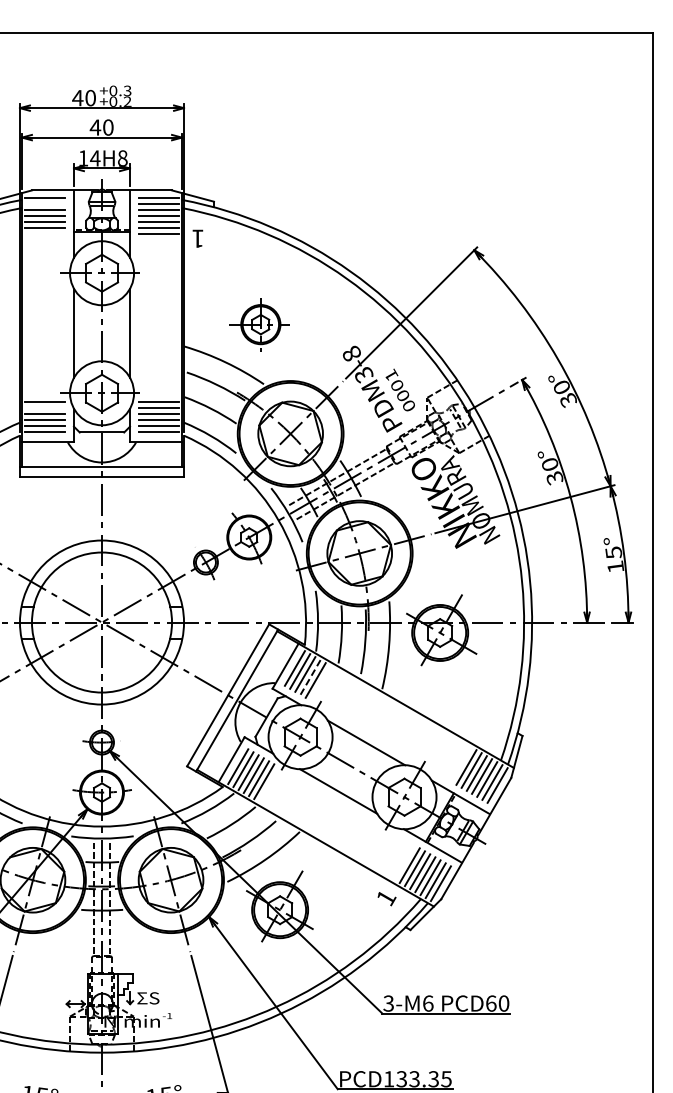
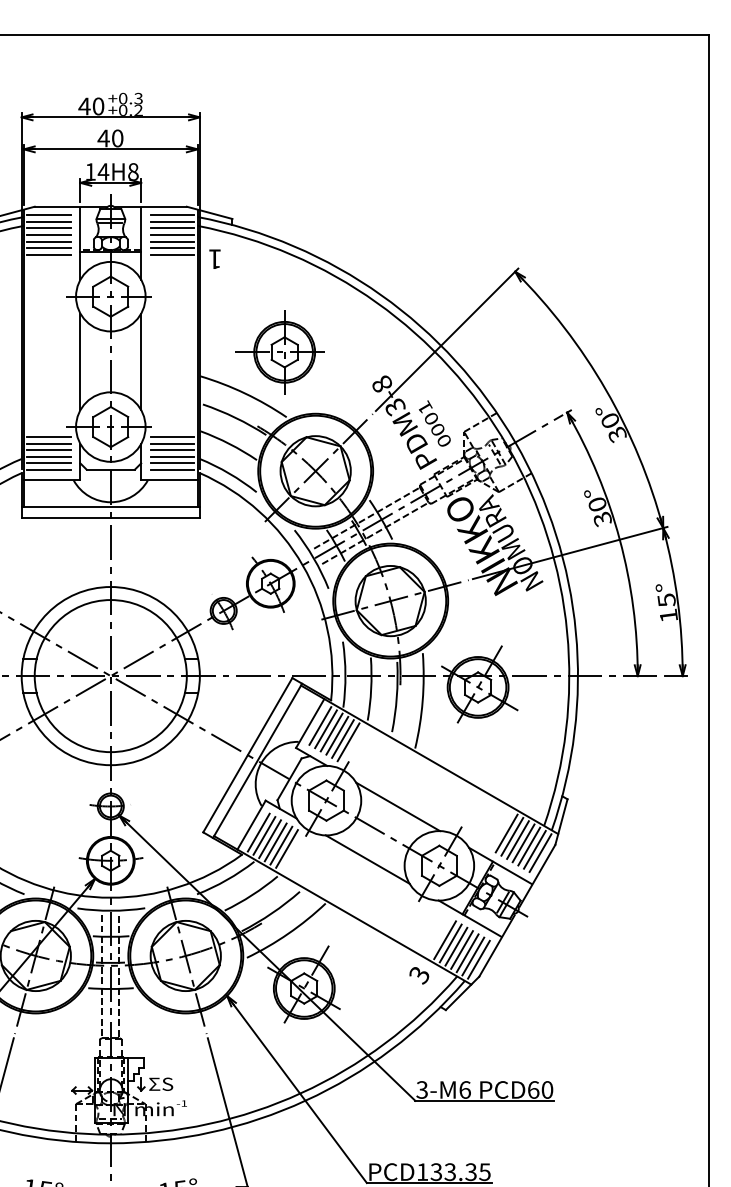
line: (45, 204) -> (49, 222), added
line: (45, 234) -> (49, 254), added
part: (257, 324) -> (279, 352), size x1.43
line: (45, 408) -> (49, 443), added
line: (310, 677) -> (337, 735), dashed -> solid
line: (320, 683) -> (348, 742), added
text: (386, 898) -> (419, 975), 1 -> 3

